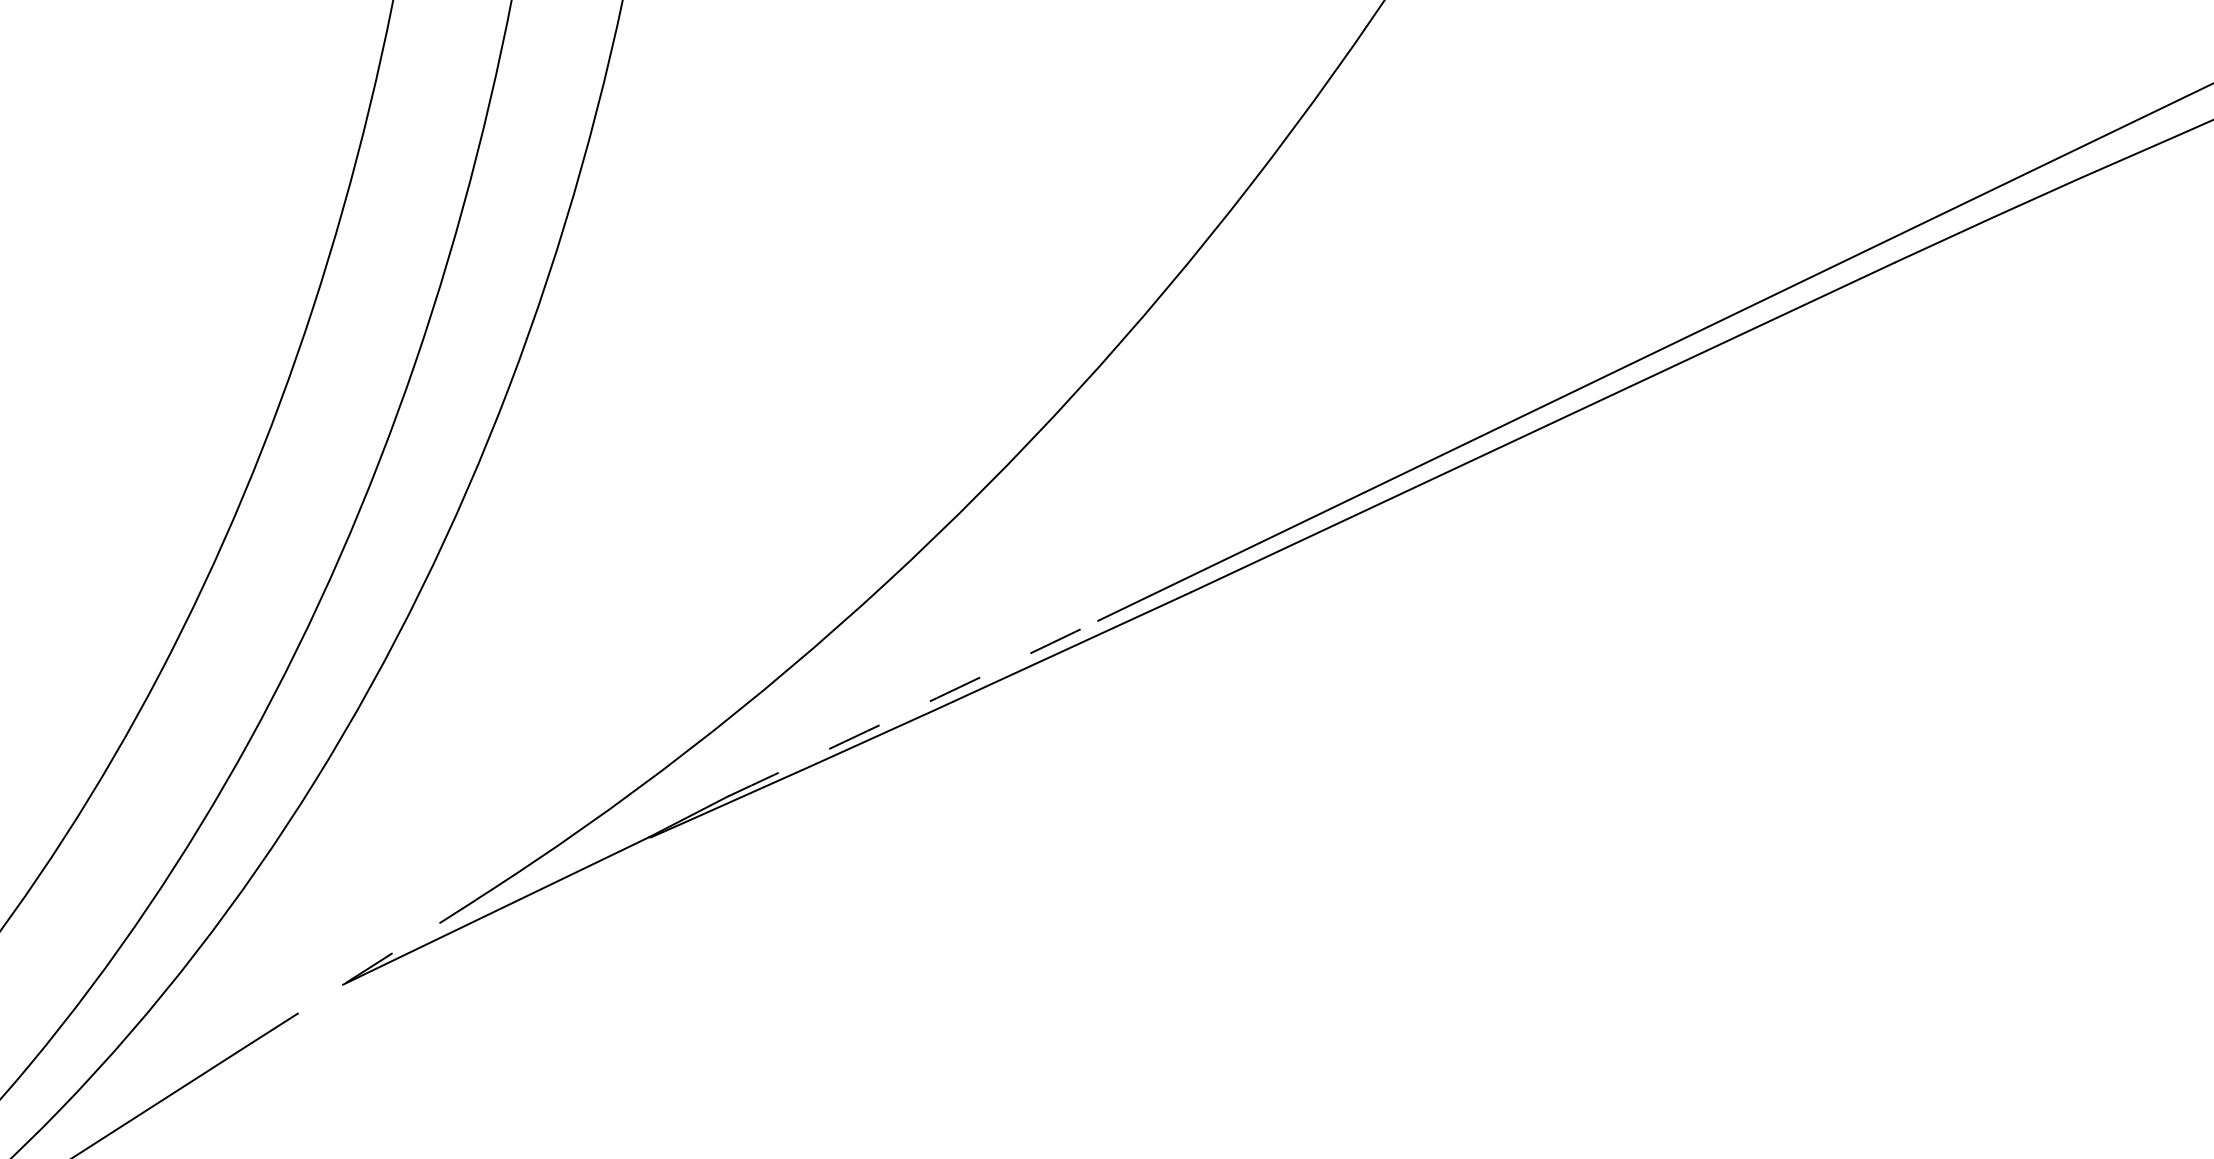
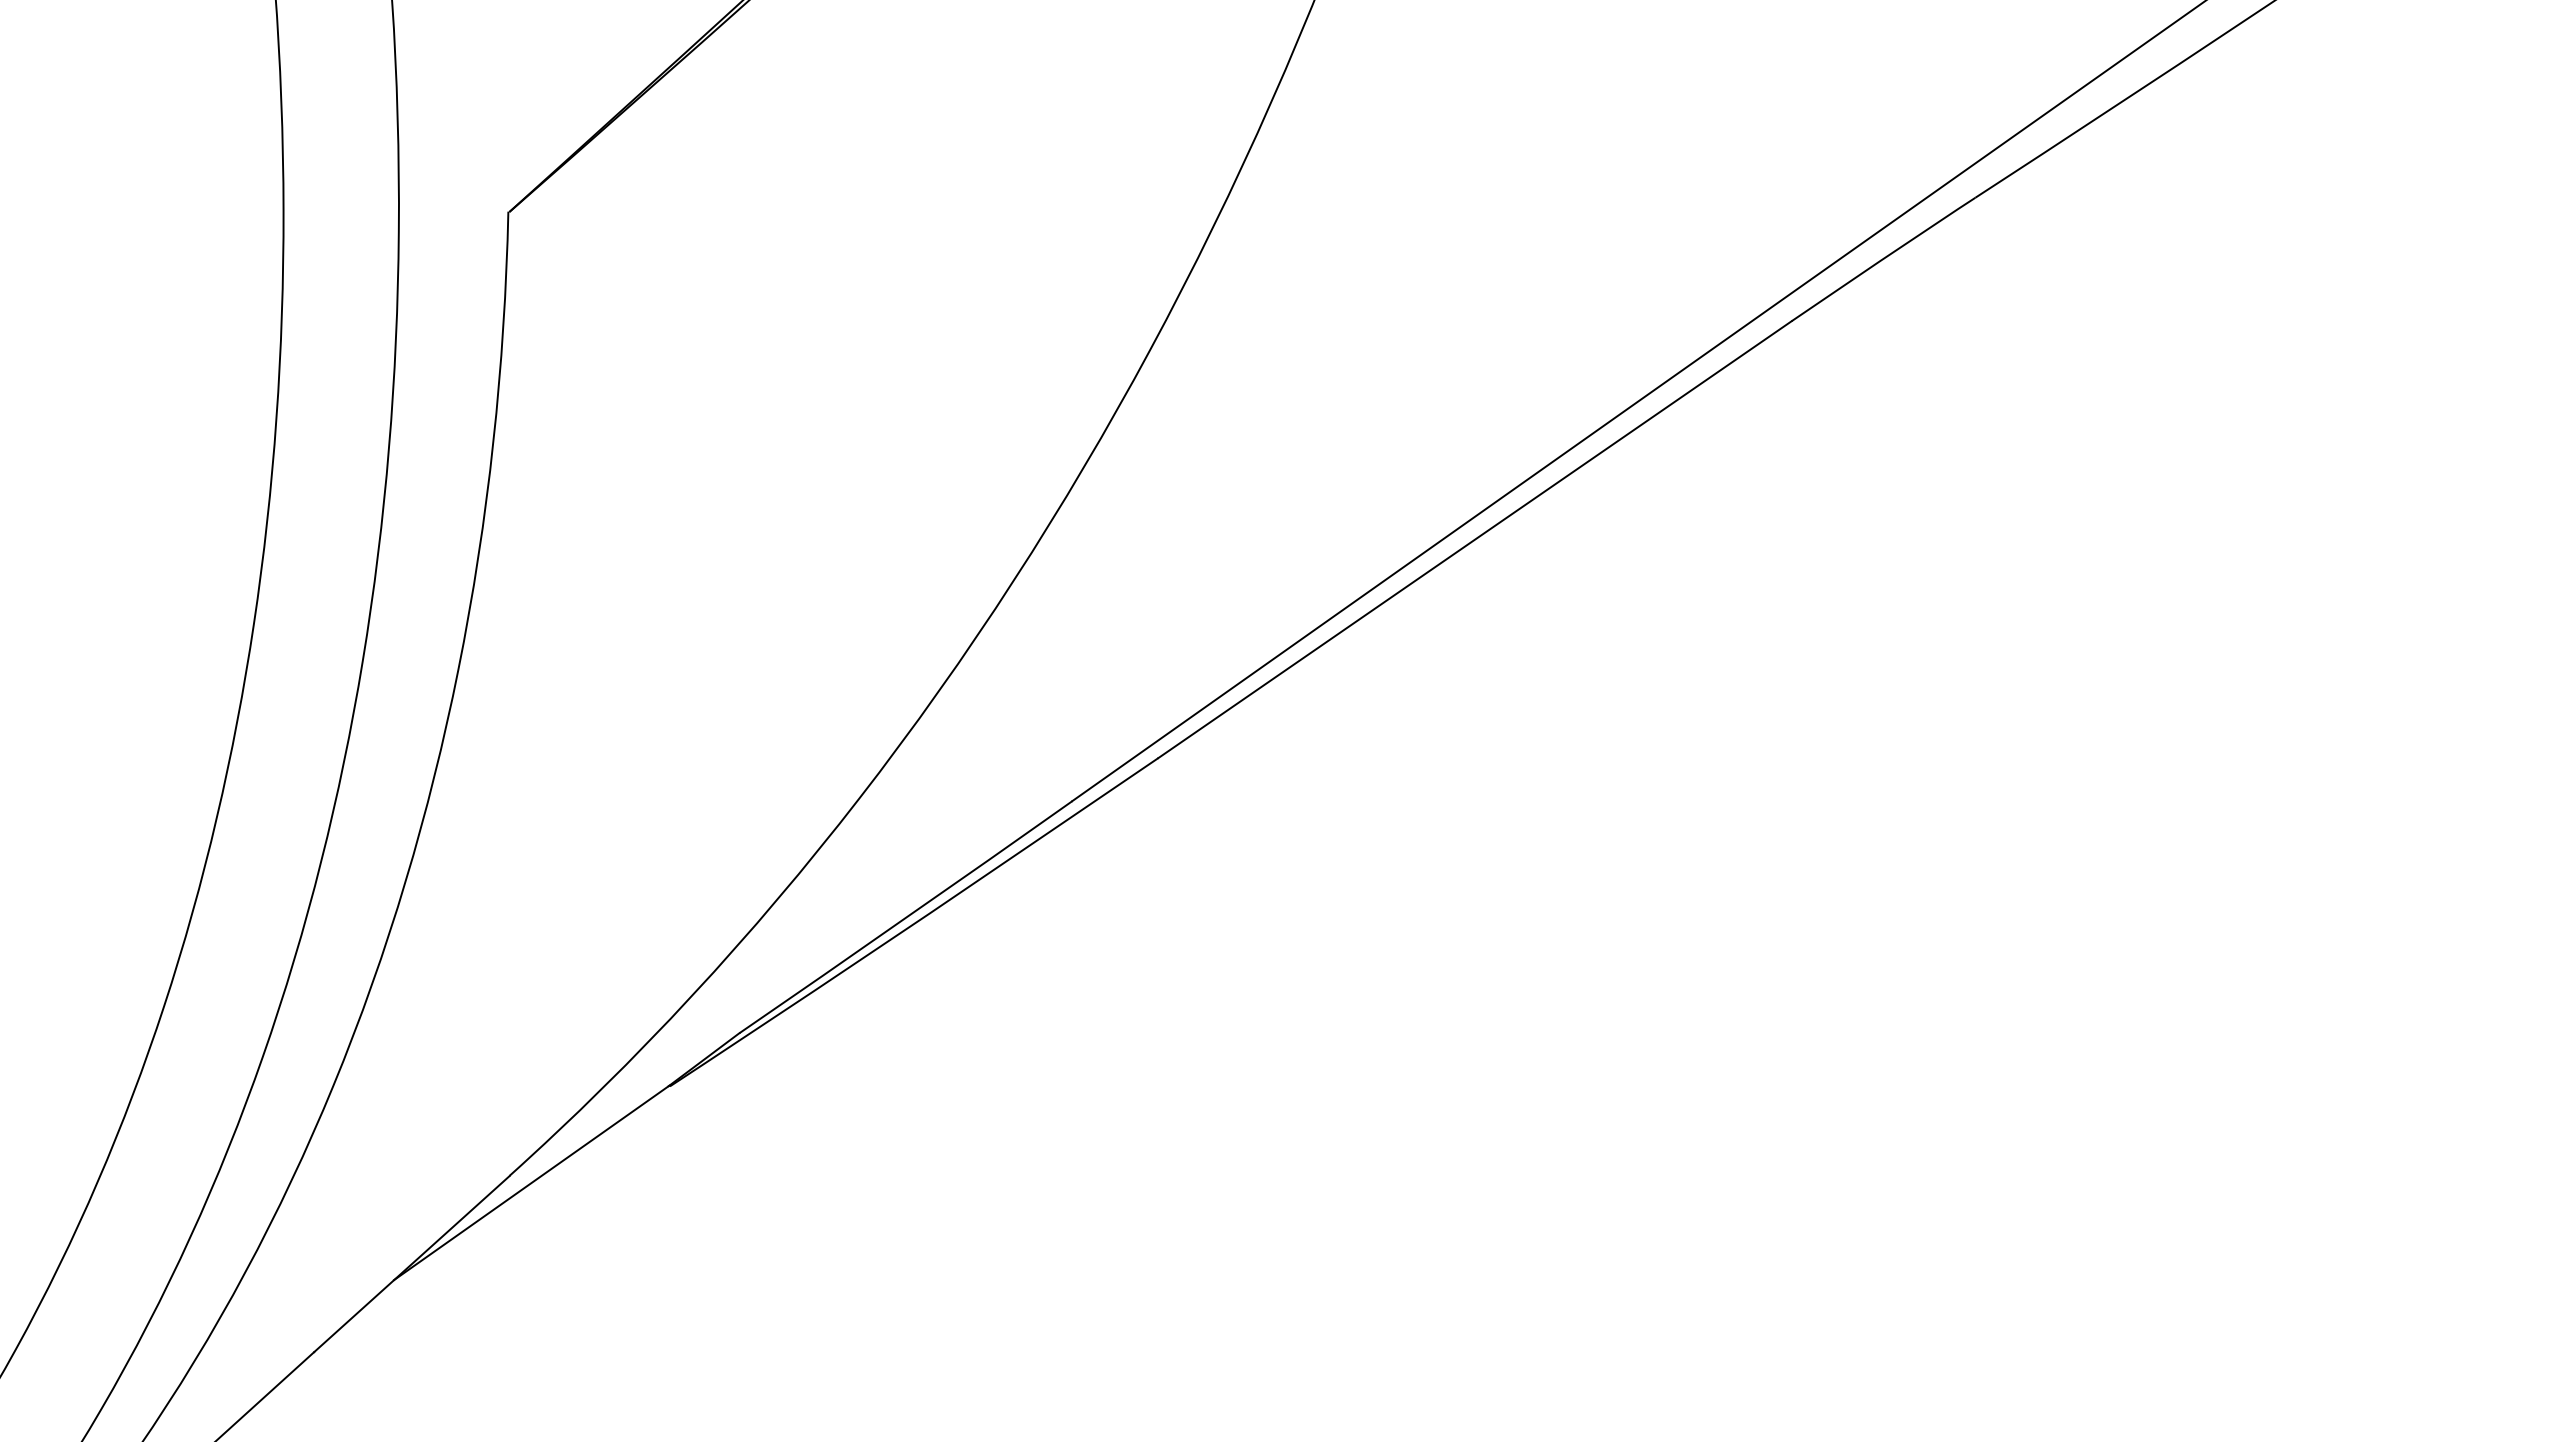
arc: (913, 708) -> (906, 917), dashed -> solid
line: (363, 971) -> (411, 1264), dashed -> solid

